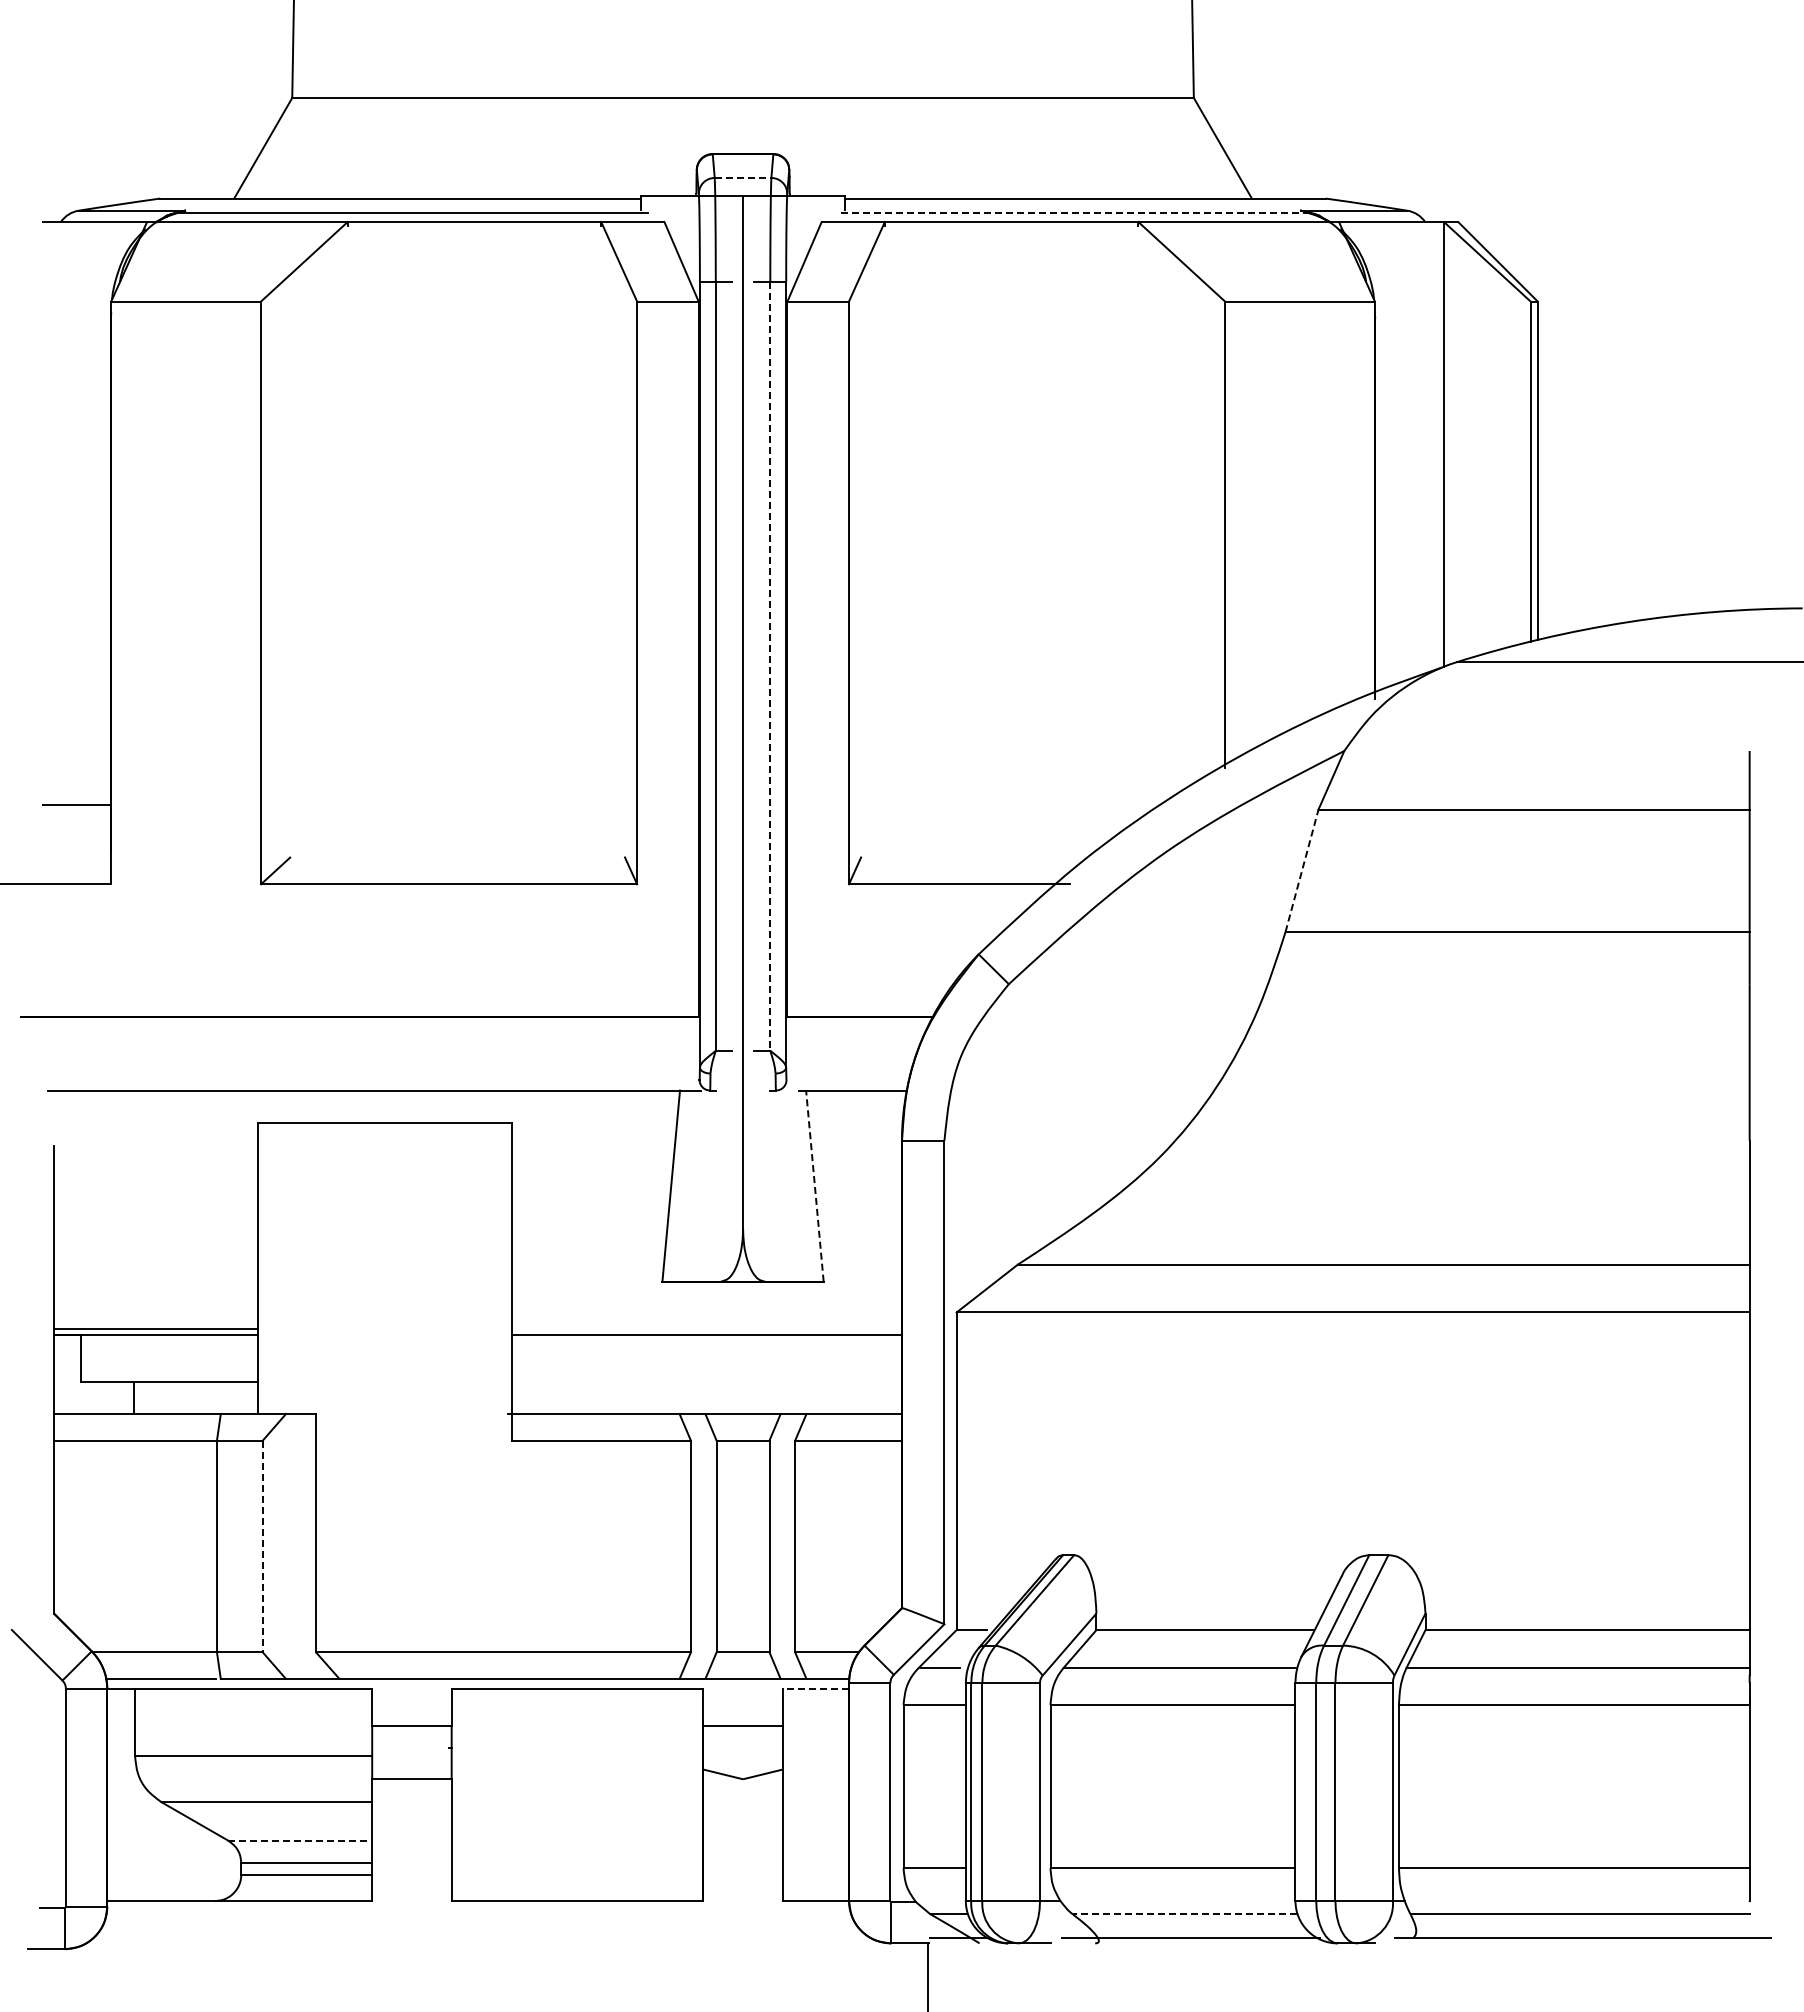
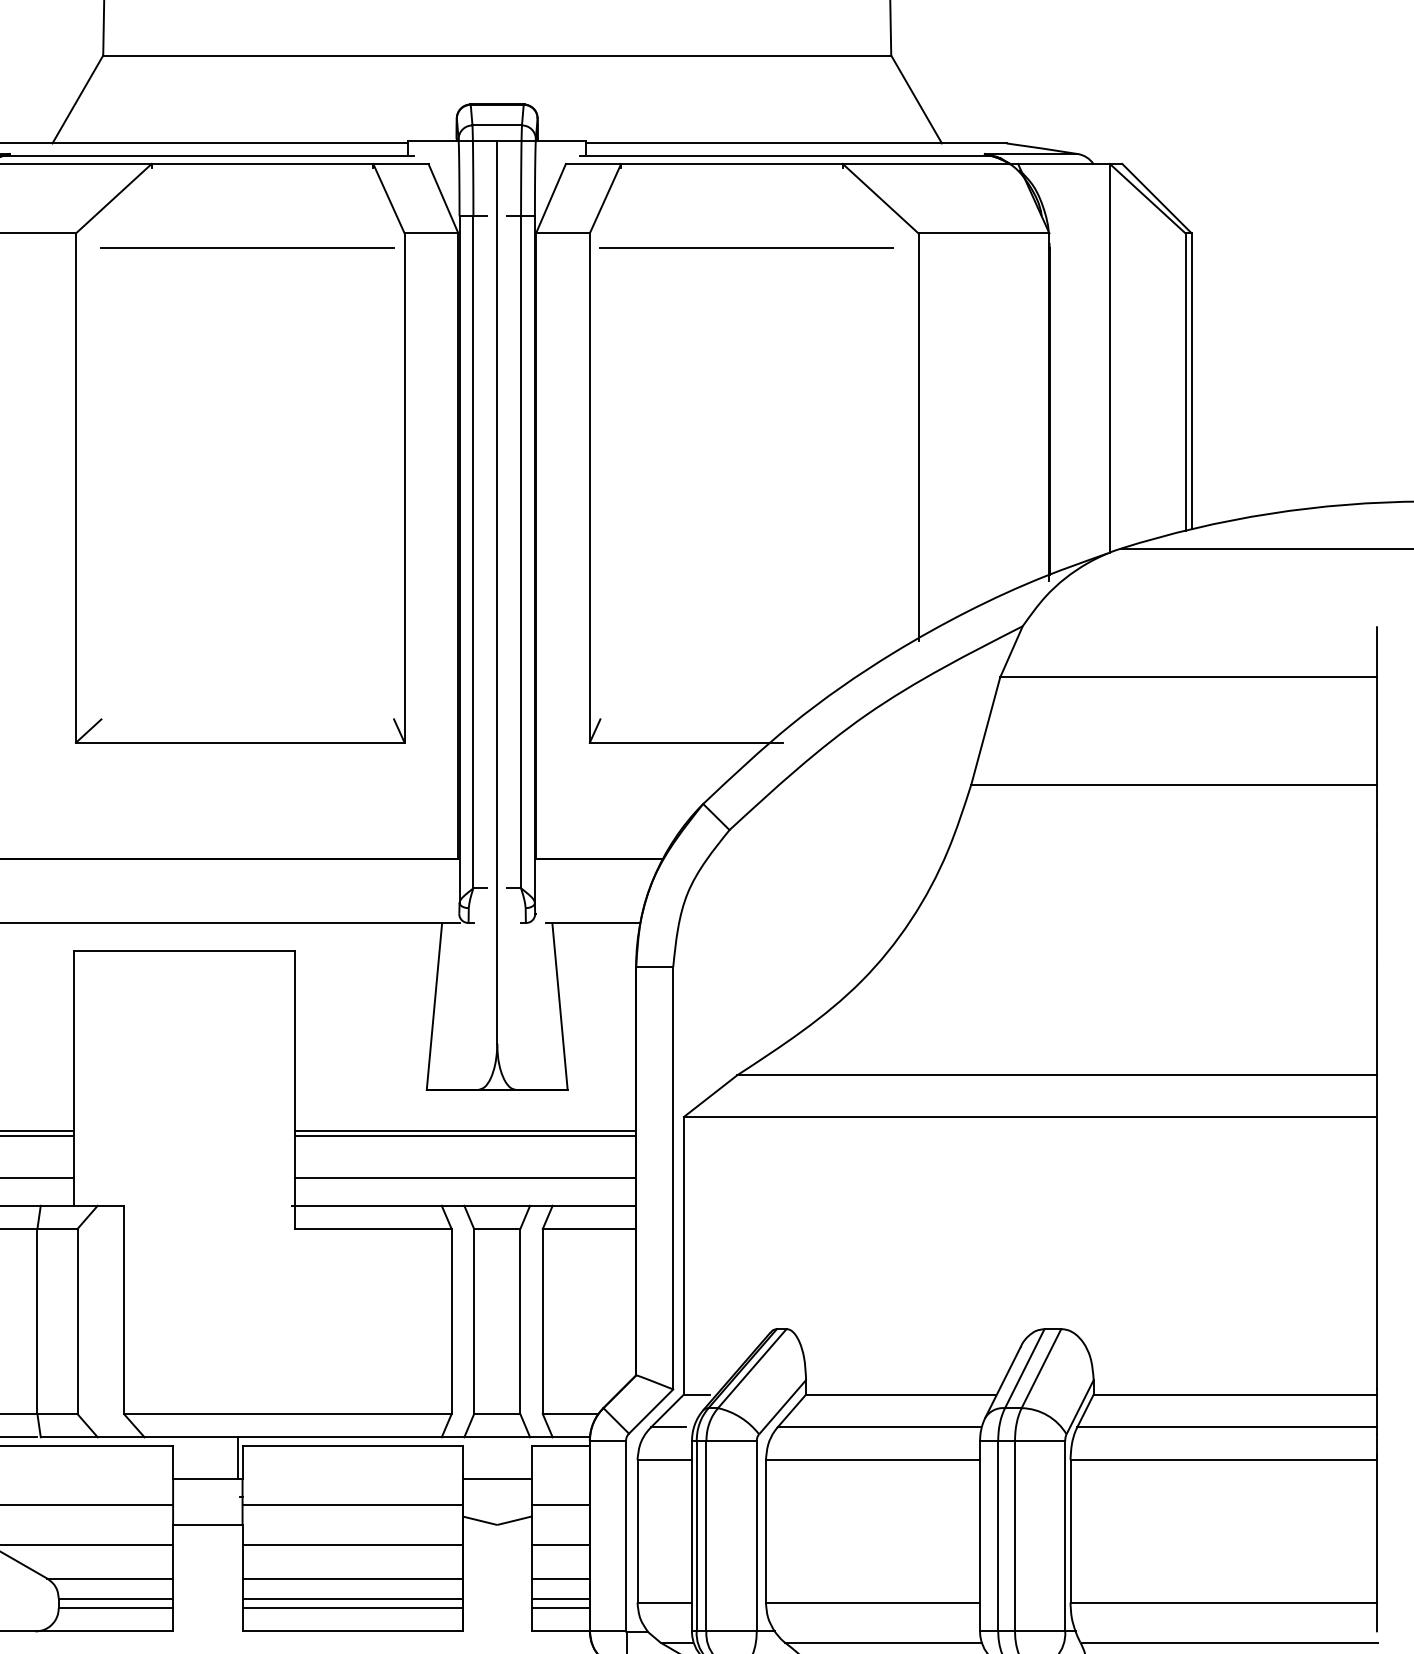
line: (743, 178) -> (497, 125), dashed -> solid
line: (1073, 213) -> (786, 156), dashed -> solid
line: (457, 317) -> (247, 247), added
line: (1028, 317) -> (746, 247), added
line: (770, 666) -> (521, 552), dashed -> solid
line: (1302, 870) -> (986, 730), dashed -> solid
line: (814, 1186) -> (559, 1006), dashed -> solid
line: (706, 1328) -> (465, 1130), added
line: (706, 1381) -> (465, 1177), added
line: (262, 1546) -> (77, 1321), dashed -> solid
line: (815, 1689) -> (560, 1446), dashed -> solid
line: (446, 1702) -> (238, 1457), added
line: (577, 1756) -> (352, 1505), added
line: (815, 1756) -> (560, 1505), added
line: (577, 1802) -> (352, 1545), added
line: (815, 1802) -> (560, 1545), added
line: (300, 1840) -> (110, 1578), dashed -> solid
line: (577, 1840) -> (352, 1578), added
line: (815, 1840) -> (560, 1578), added
line: (577, 1863) -> (352, 1598), added
line: (815, 1863) -> (560, 1598), added
line: (577, 1874) -> (352, 1608), added
line: (815, 1874) -> (560, 1608), added
line: (1184, 1913) -> (883, 1642), dashed -> solid

